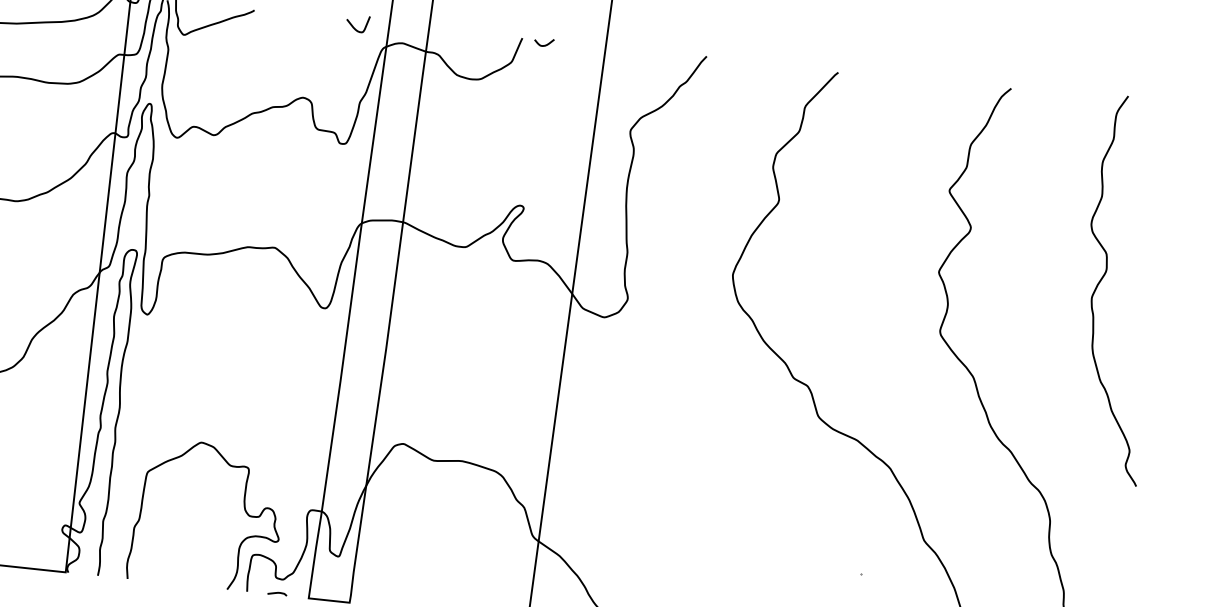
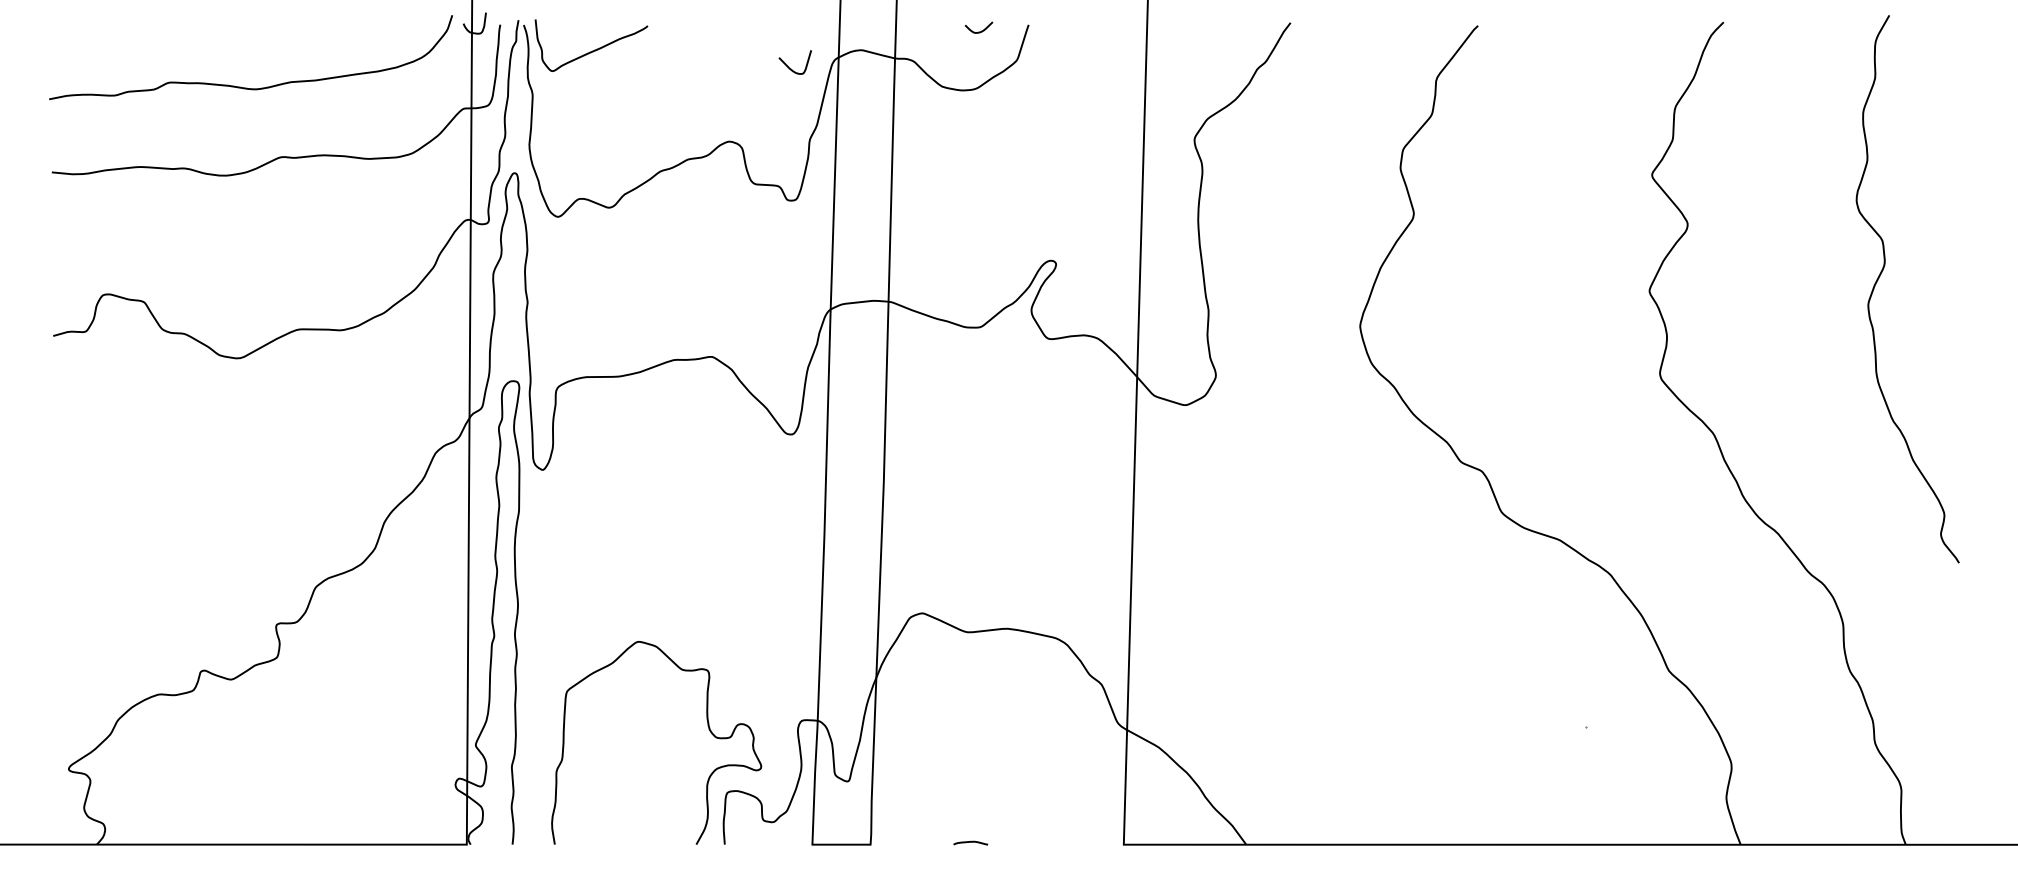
curve: (354, 27) -> (791, 68), moved
curve: (543, 45) -> (978, 31), moved
curve: (277, 593) -> (767, 842), removed

